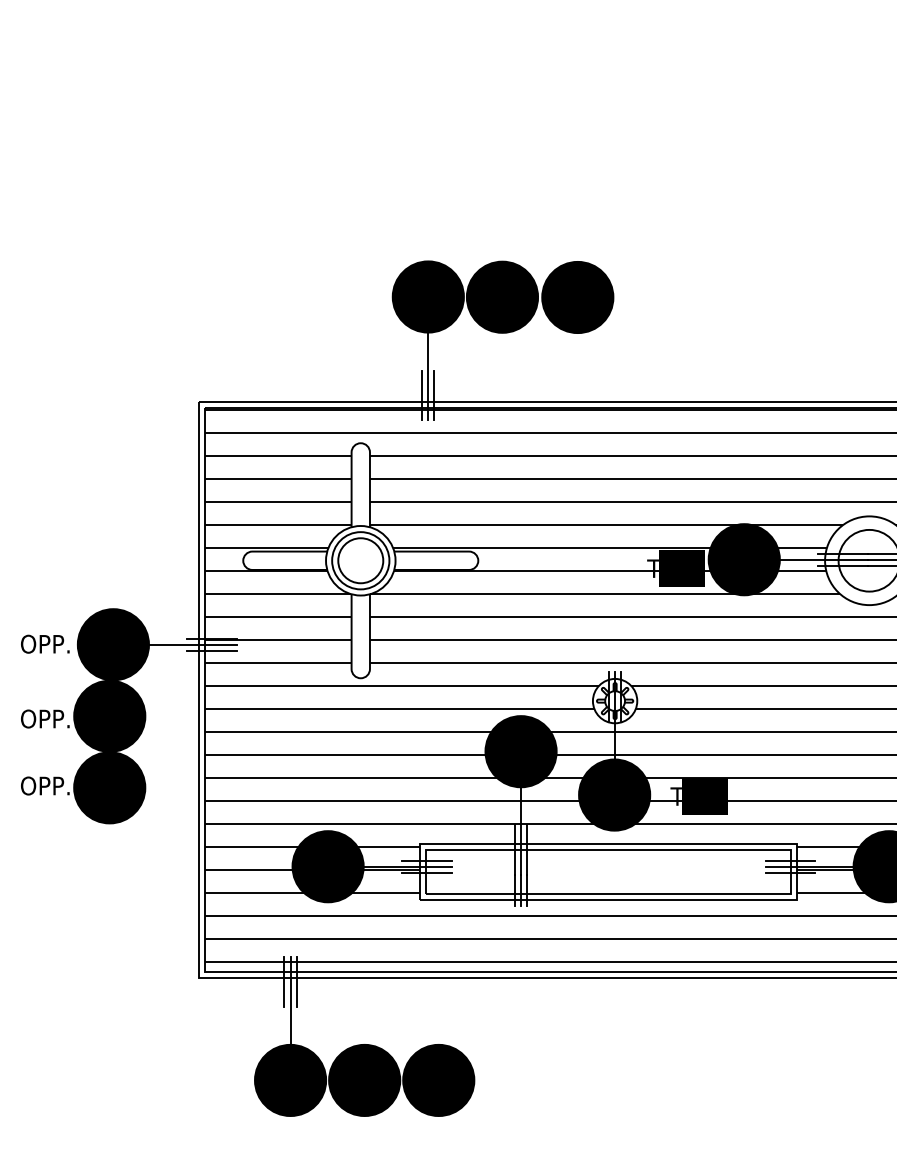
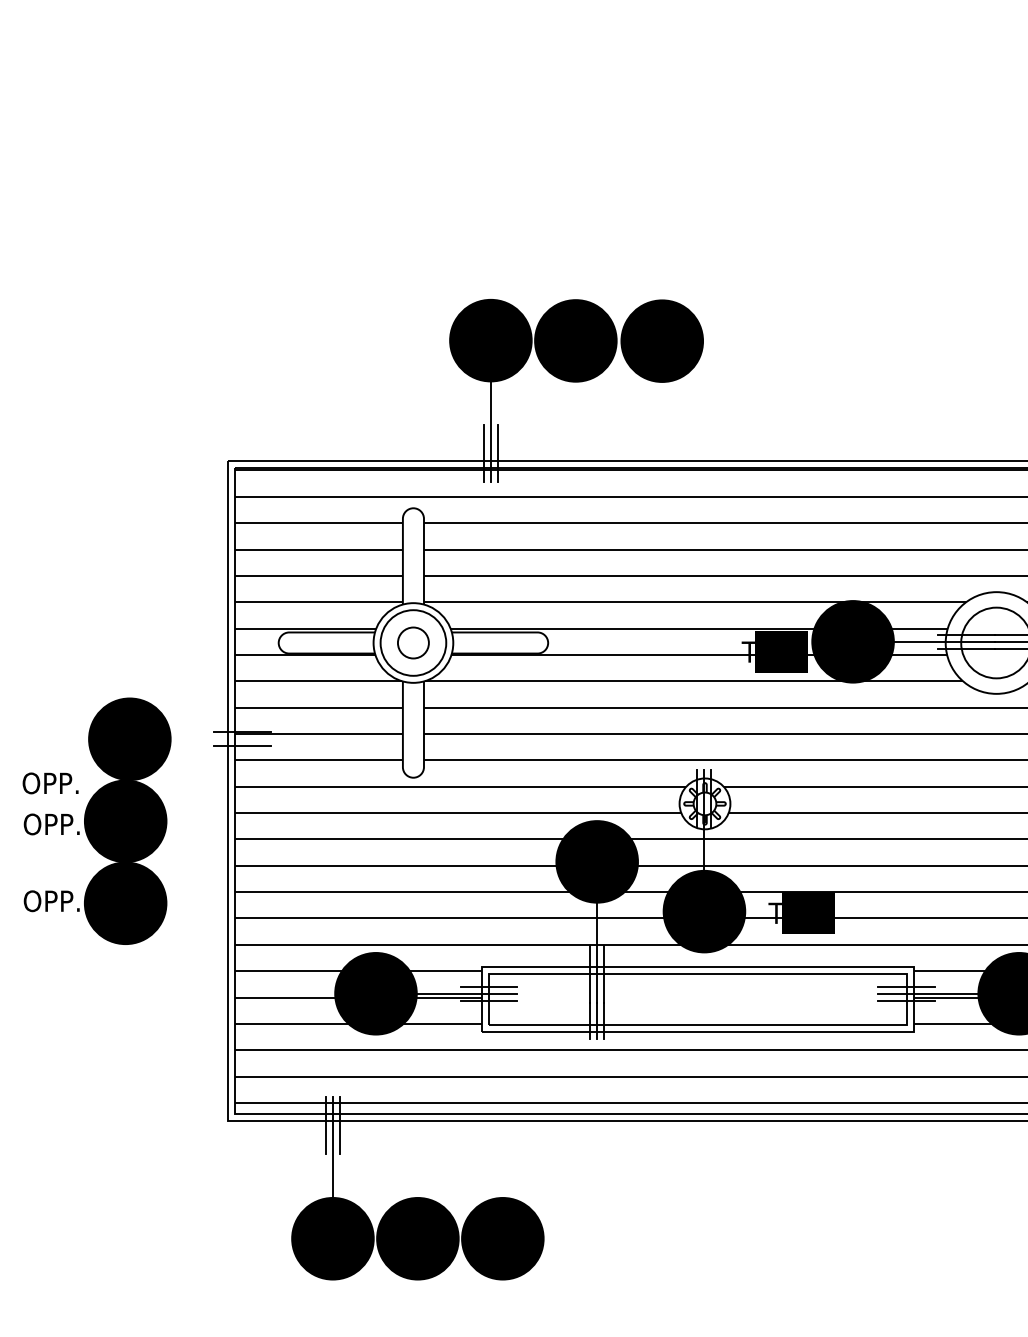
circle: (360, 560) -> (413, 642), size x0.6
text: (45, 643) -> (50, 782), moved
line: (192, 644) -> (220, 739), removed

